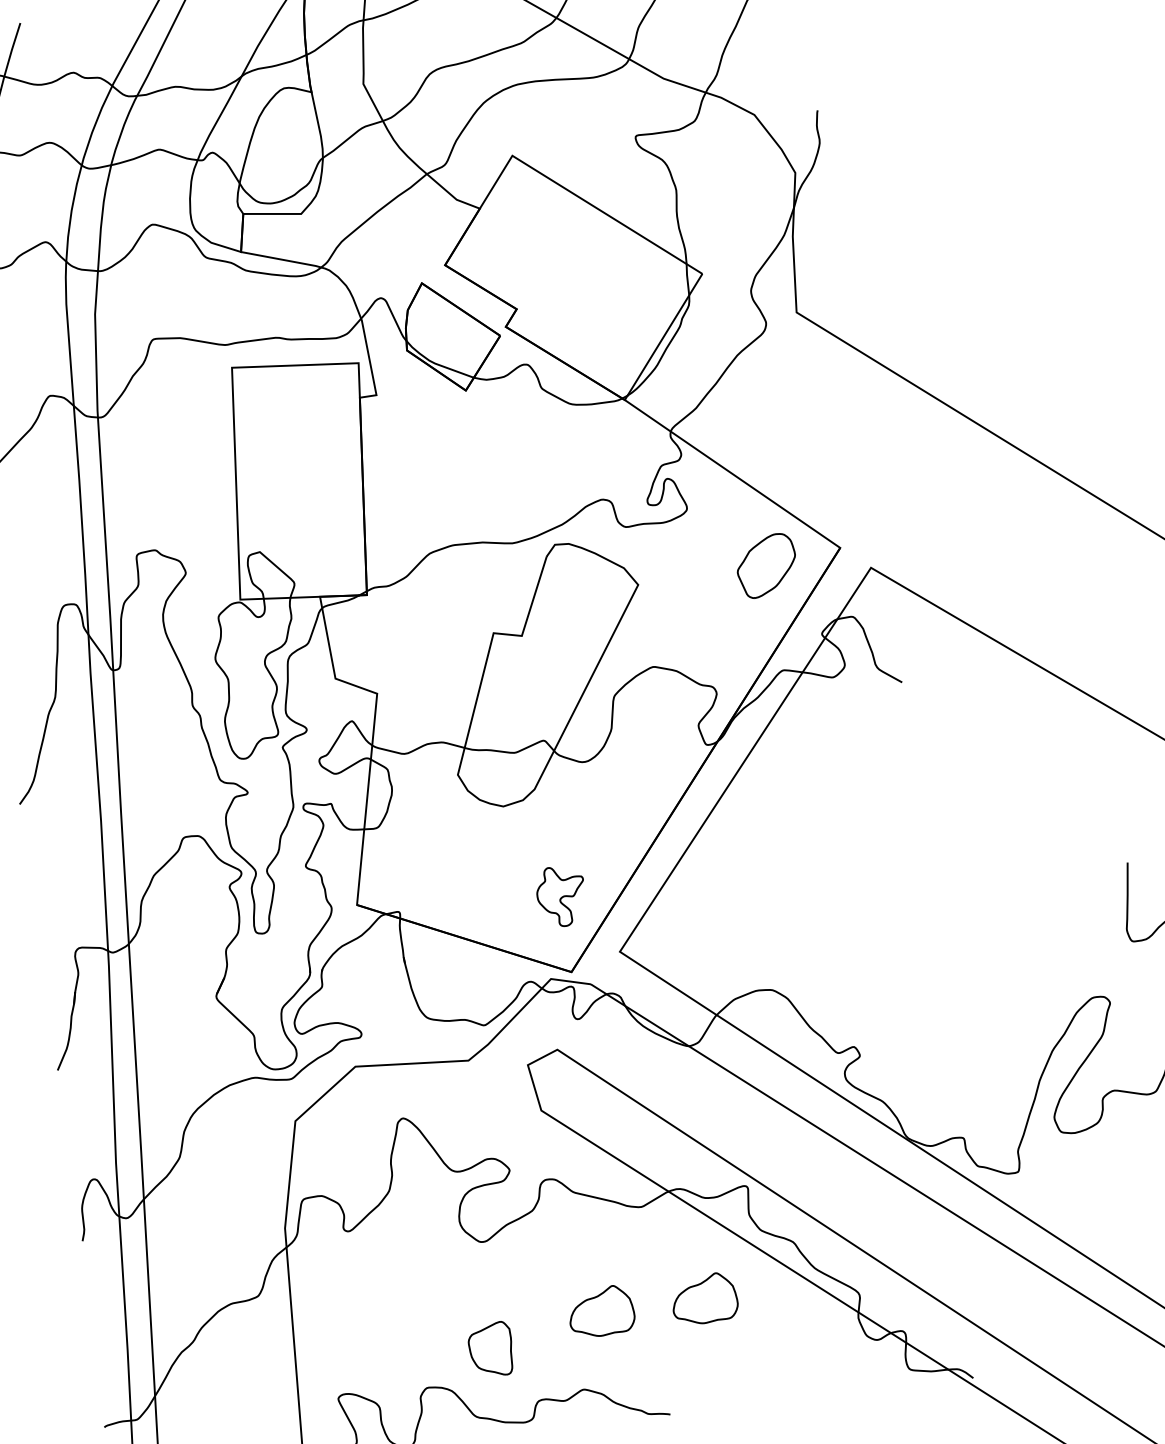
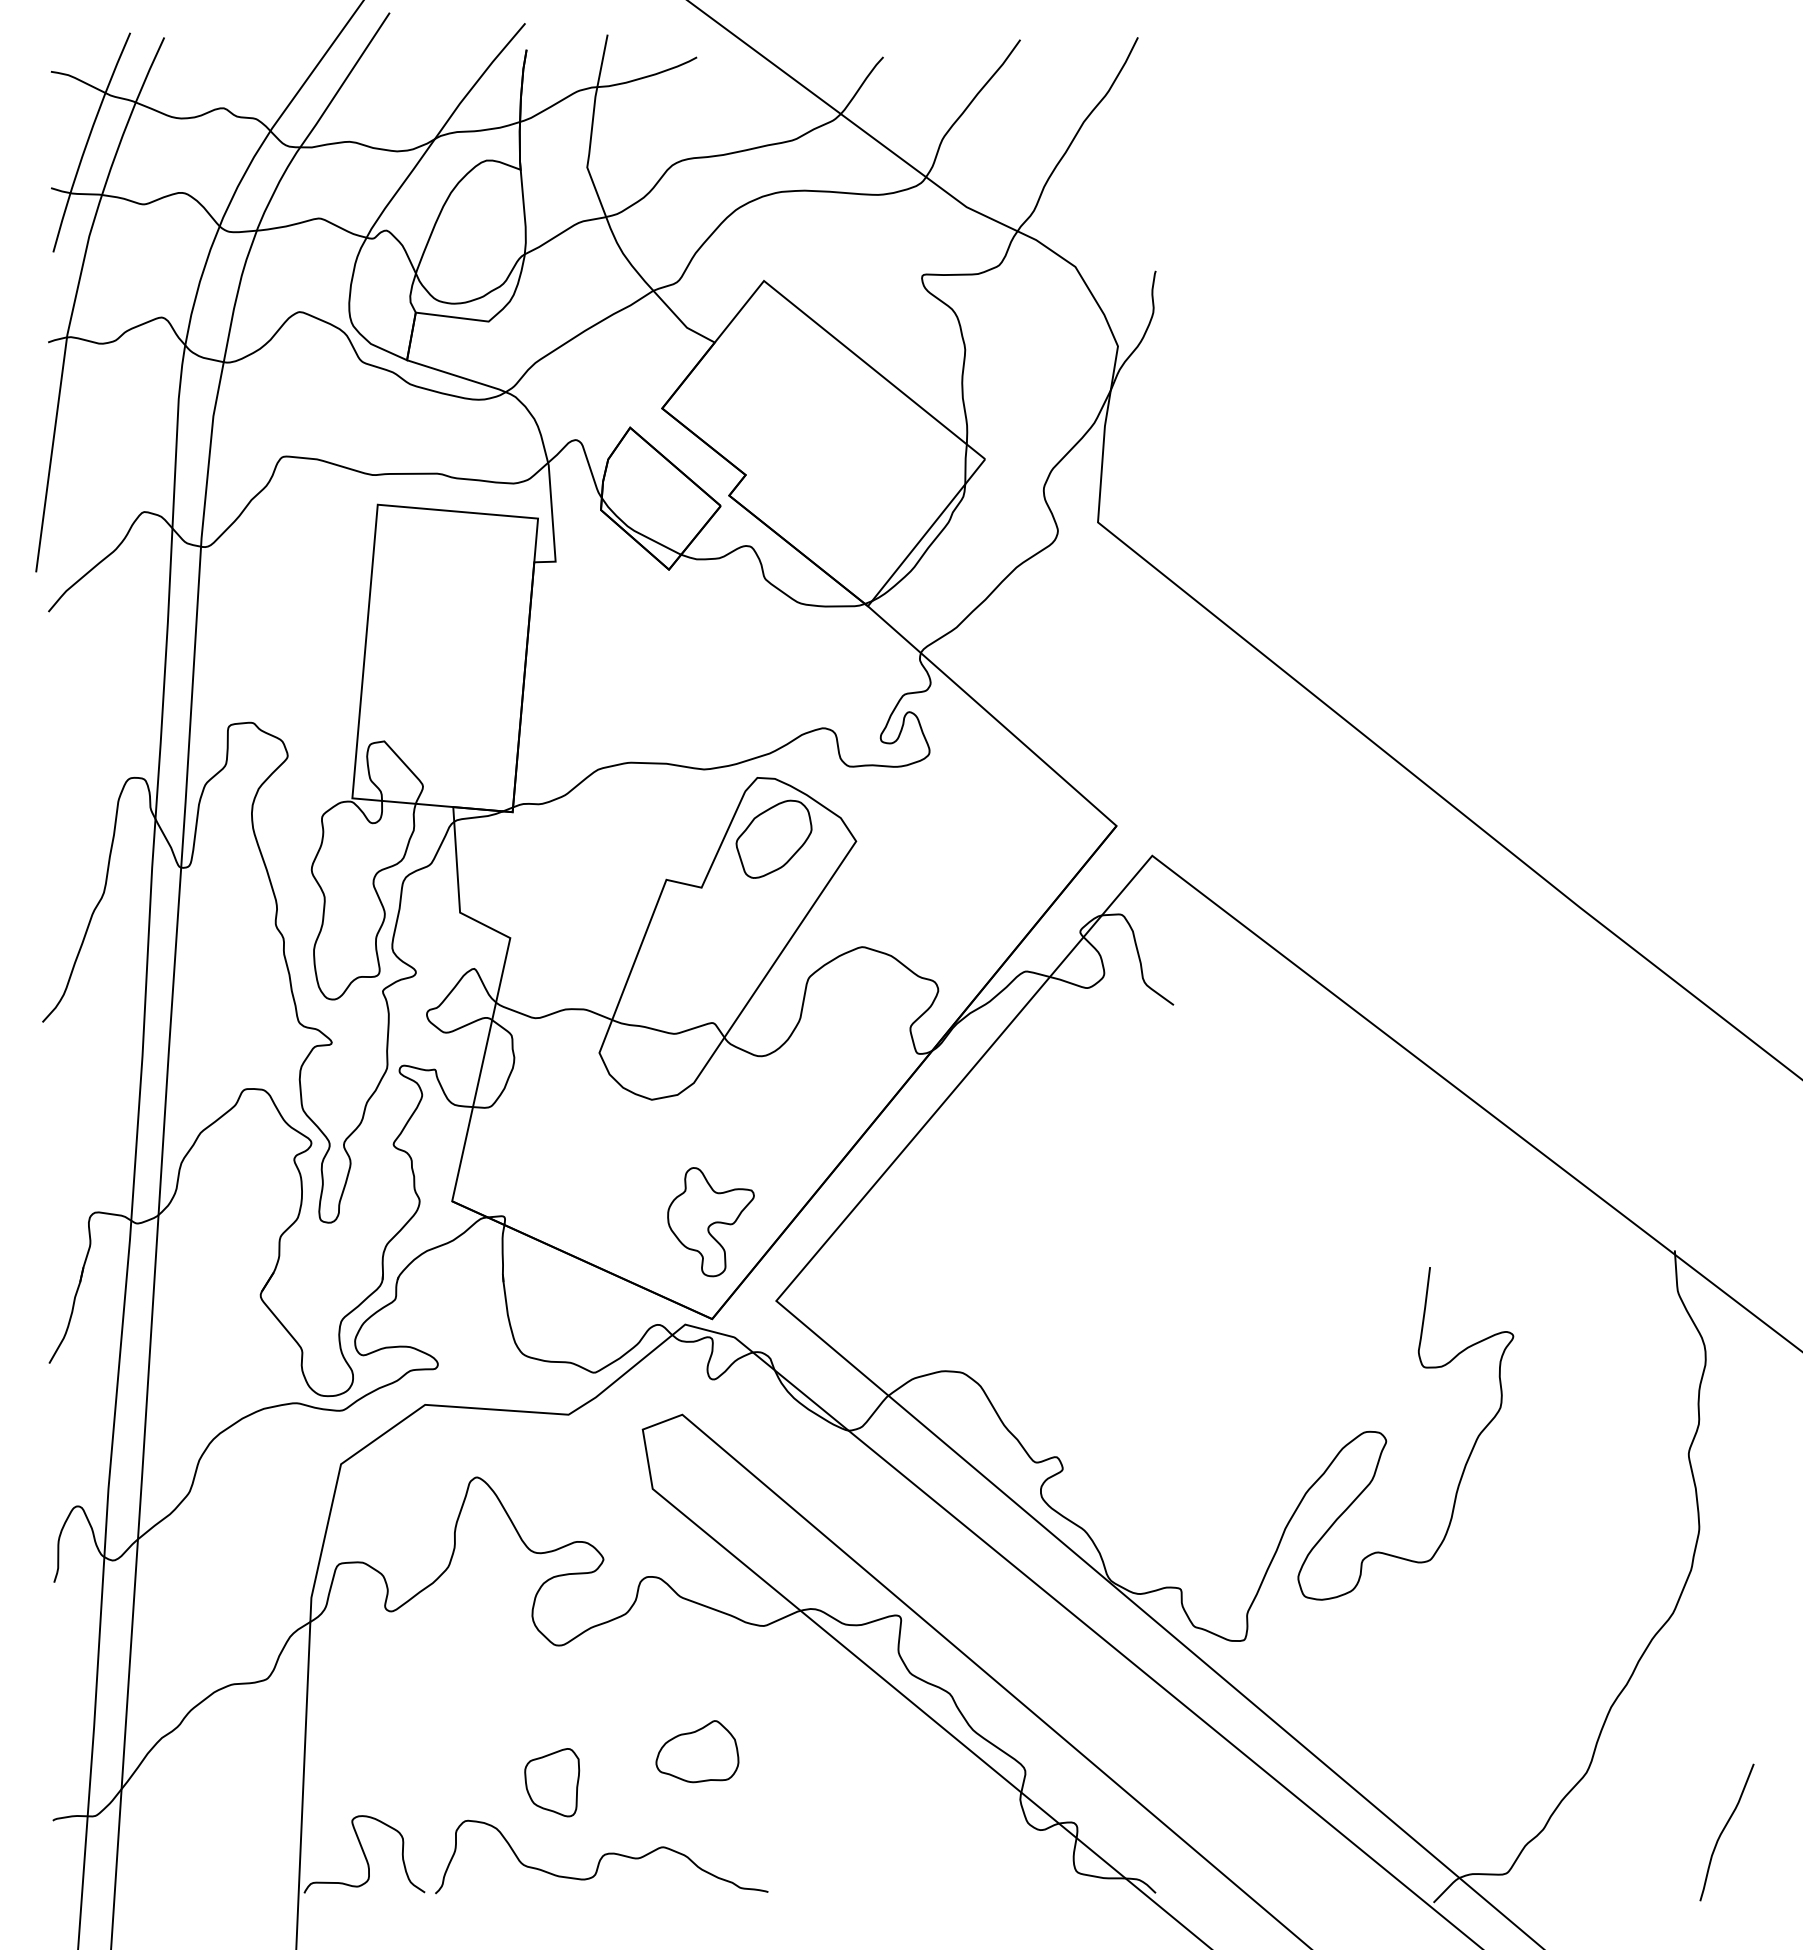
part: (766, 565) -> (773, 838), moved
part: (560, 896) -> (710, 1222), size x1.43
part: (704, 1298) -> (829, 1751), removed

